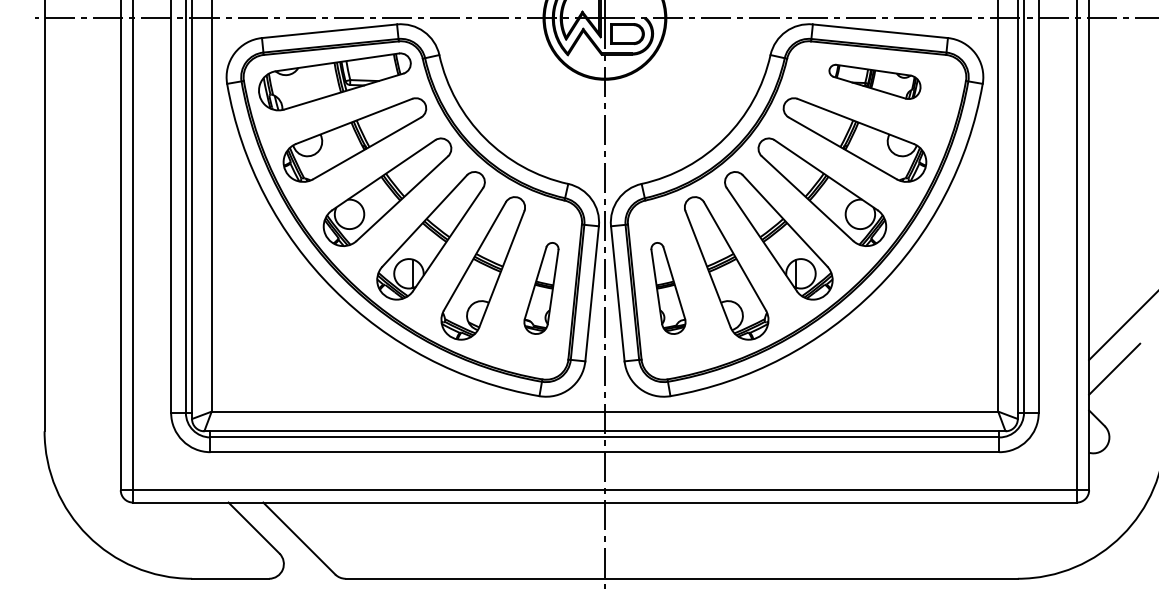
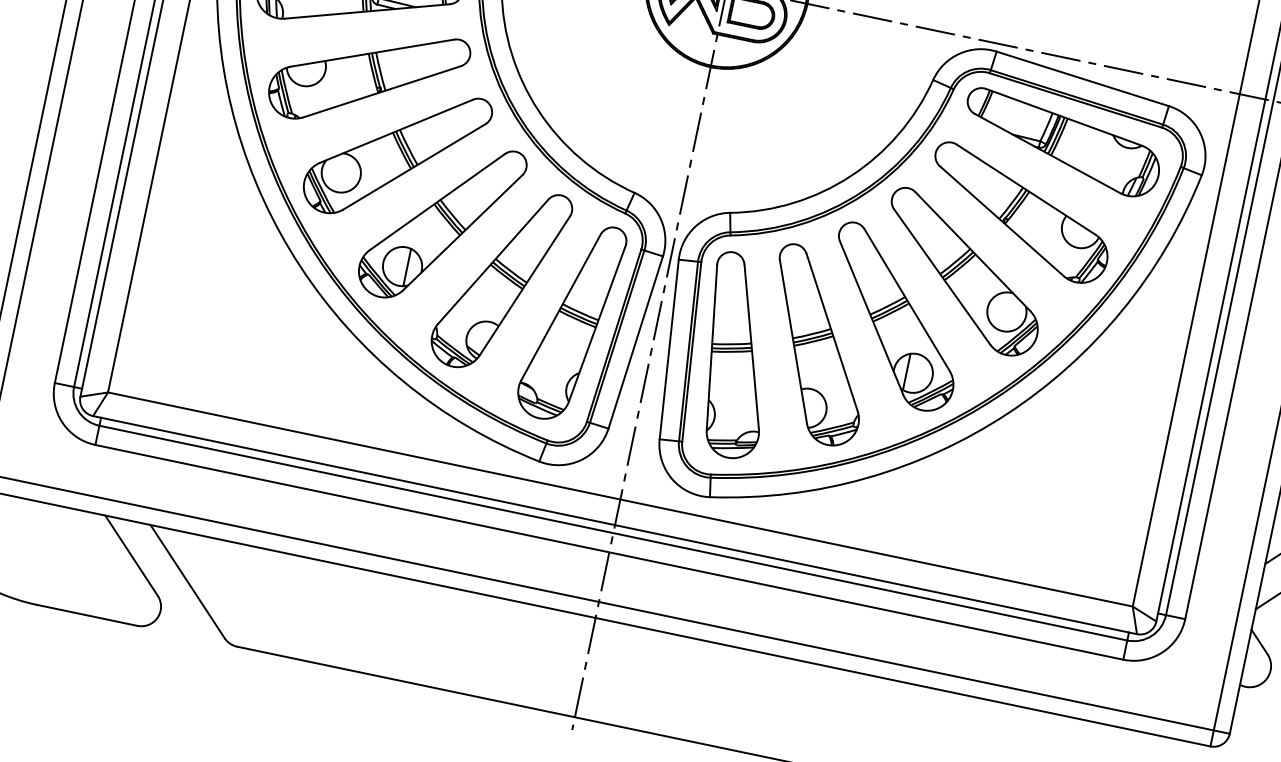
part: (874, 81) -> (1061, 142), size x1.67
part: (541, 288) -> (571, 321), size x1.67
part: (668, 288) -> (736, 356), size x1.67

